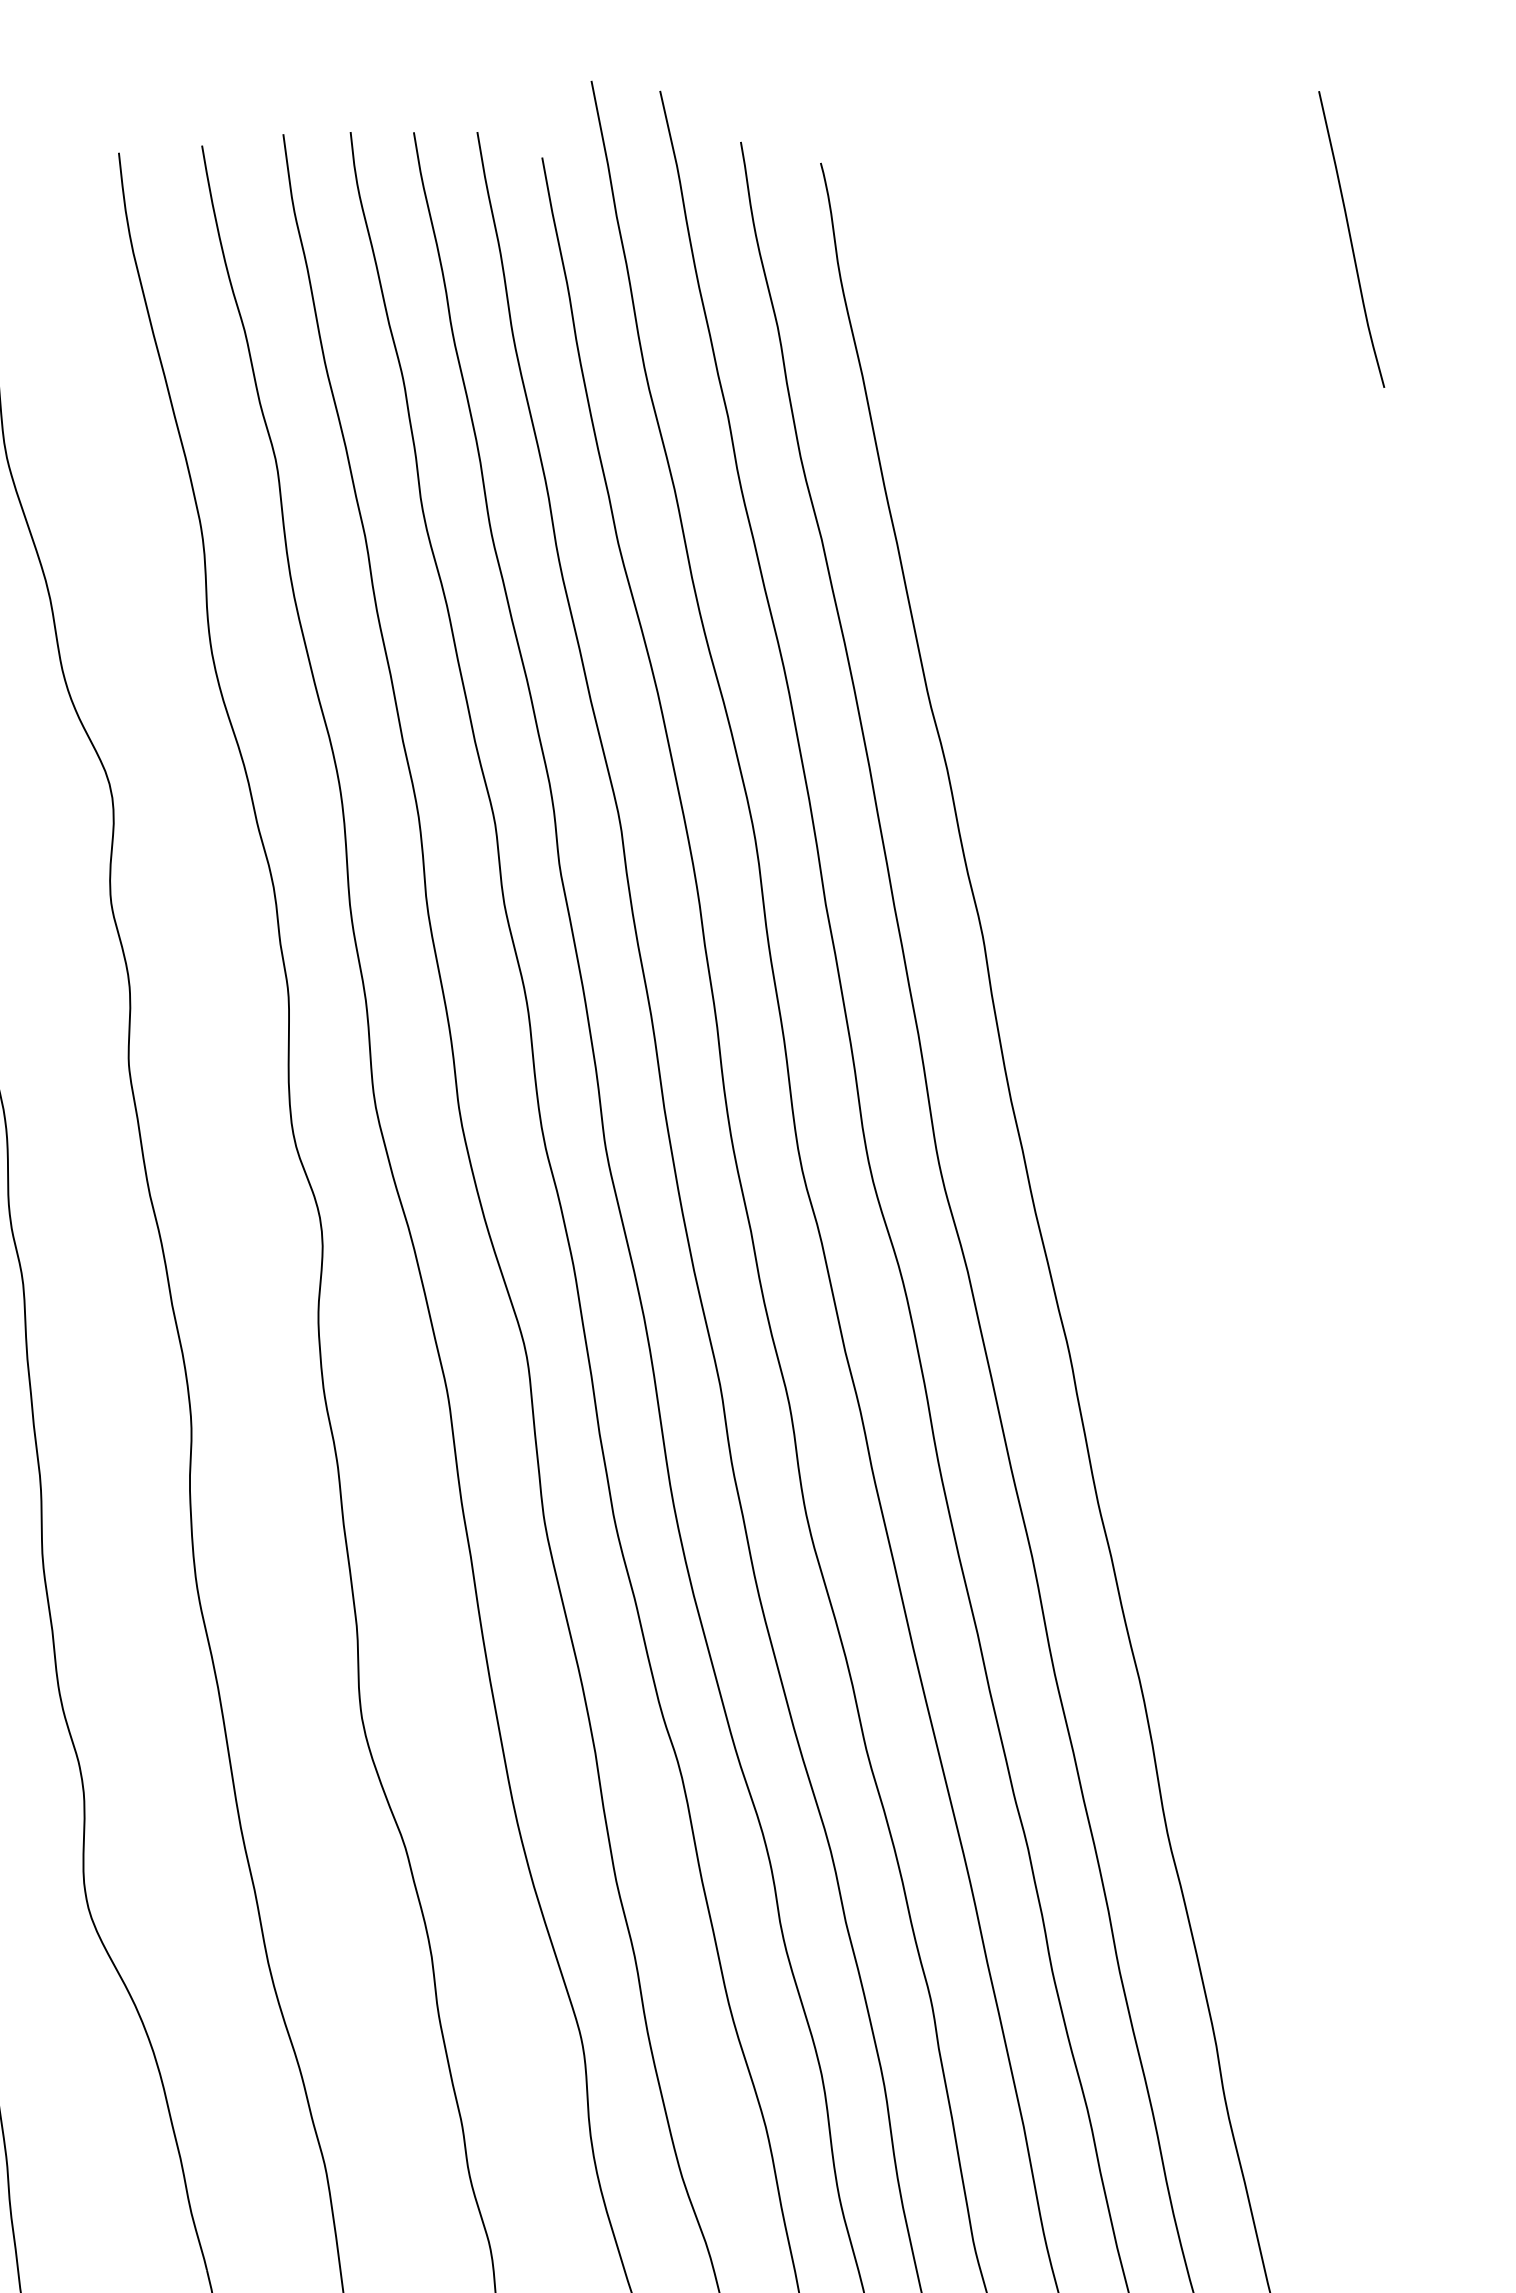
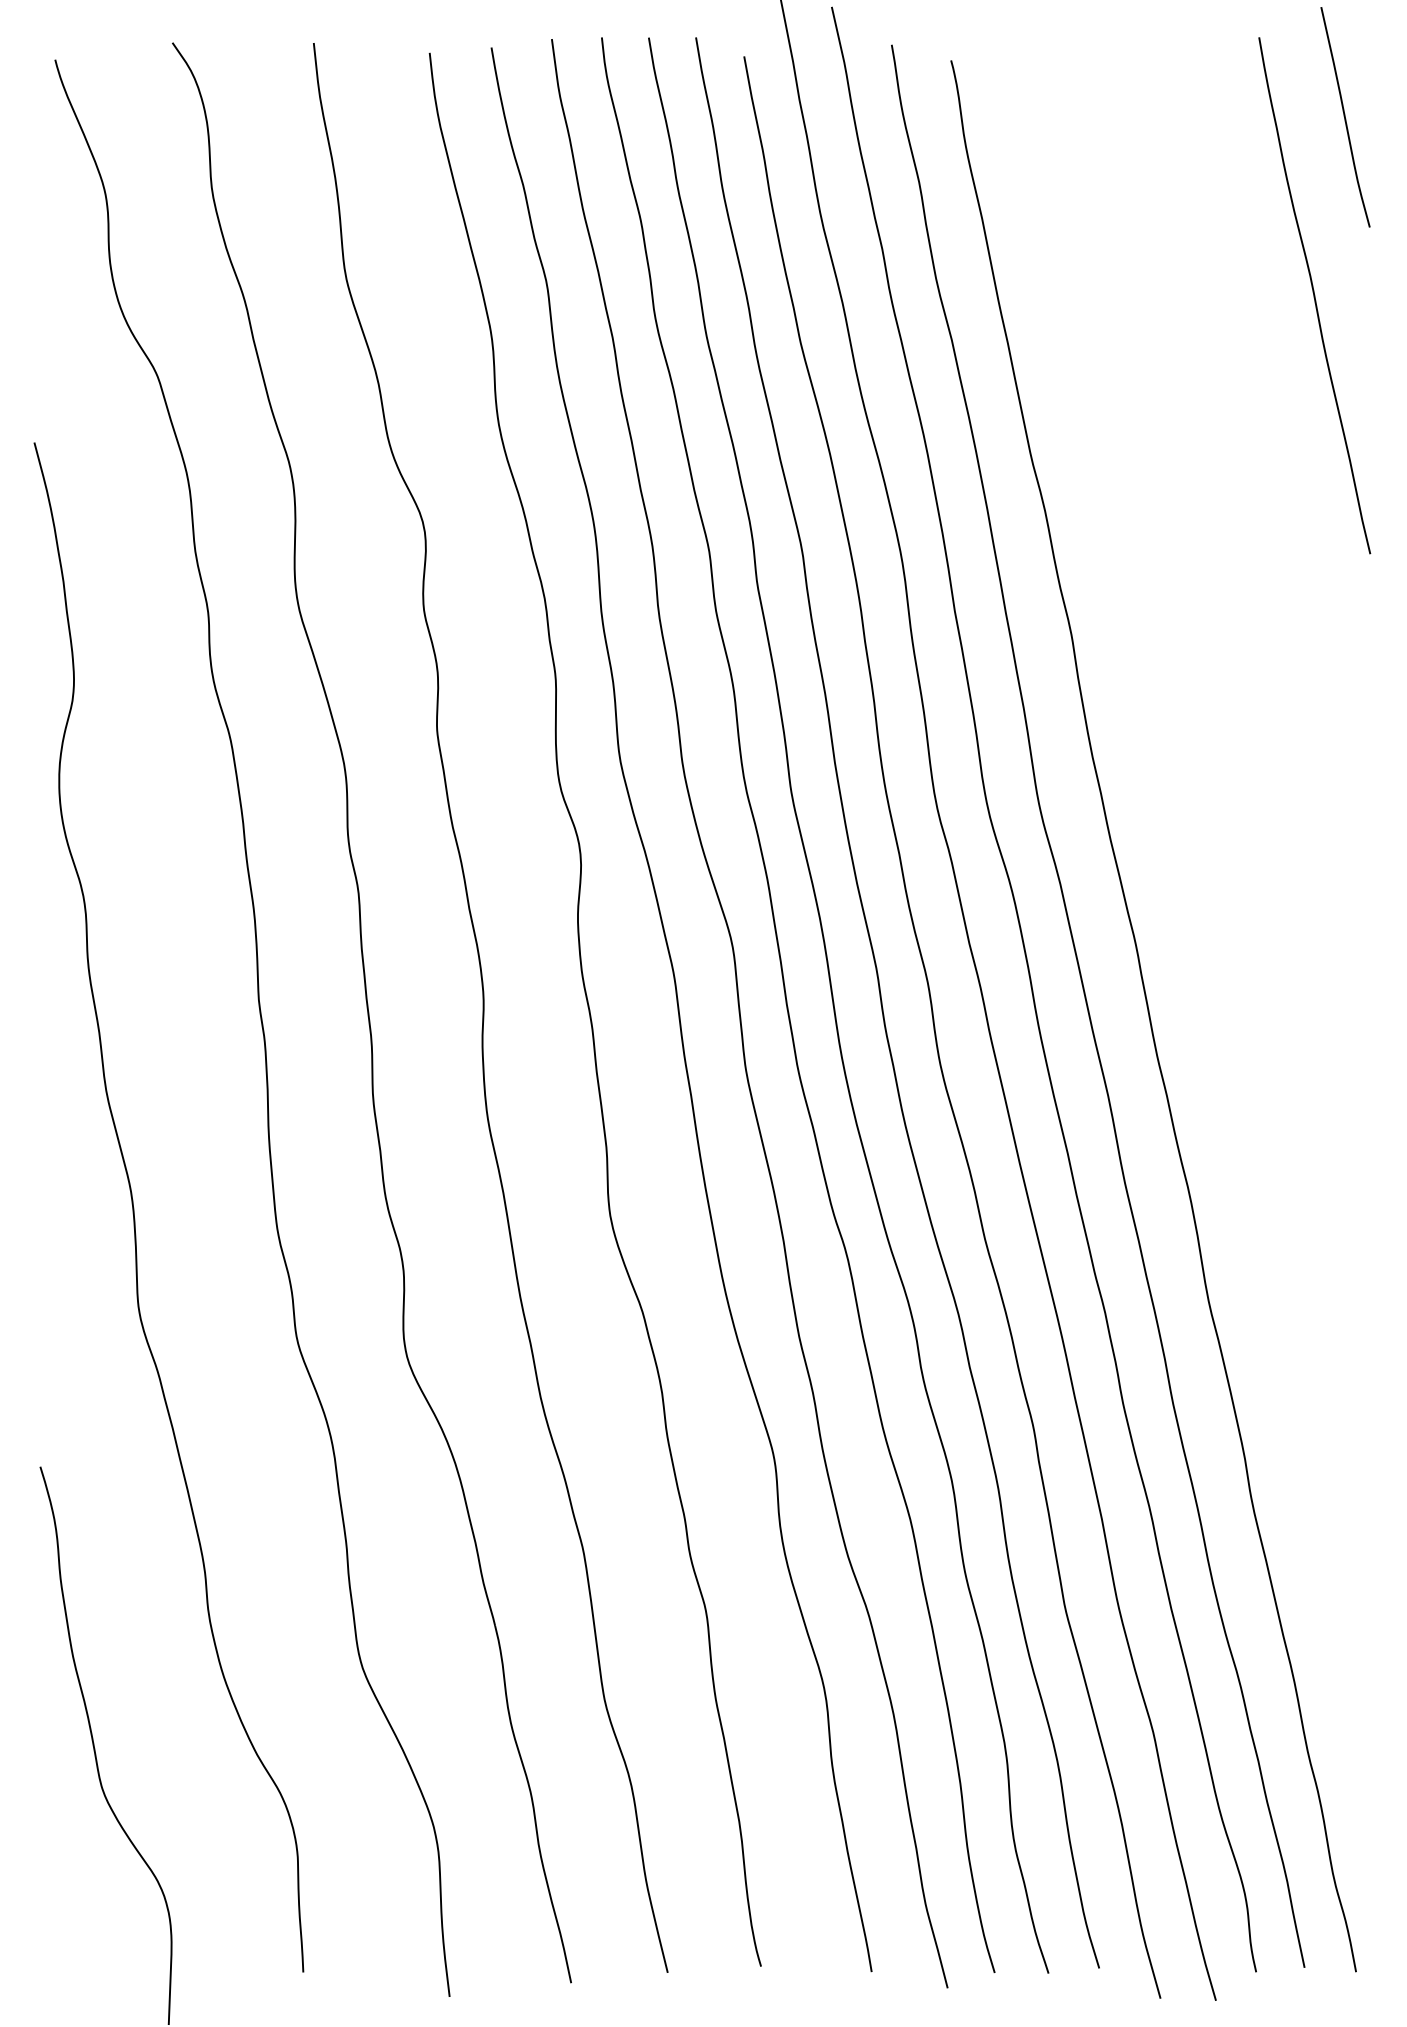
curve: (1309, 479) -> (1314, 295), added

